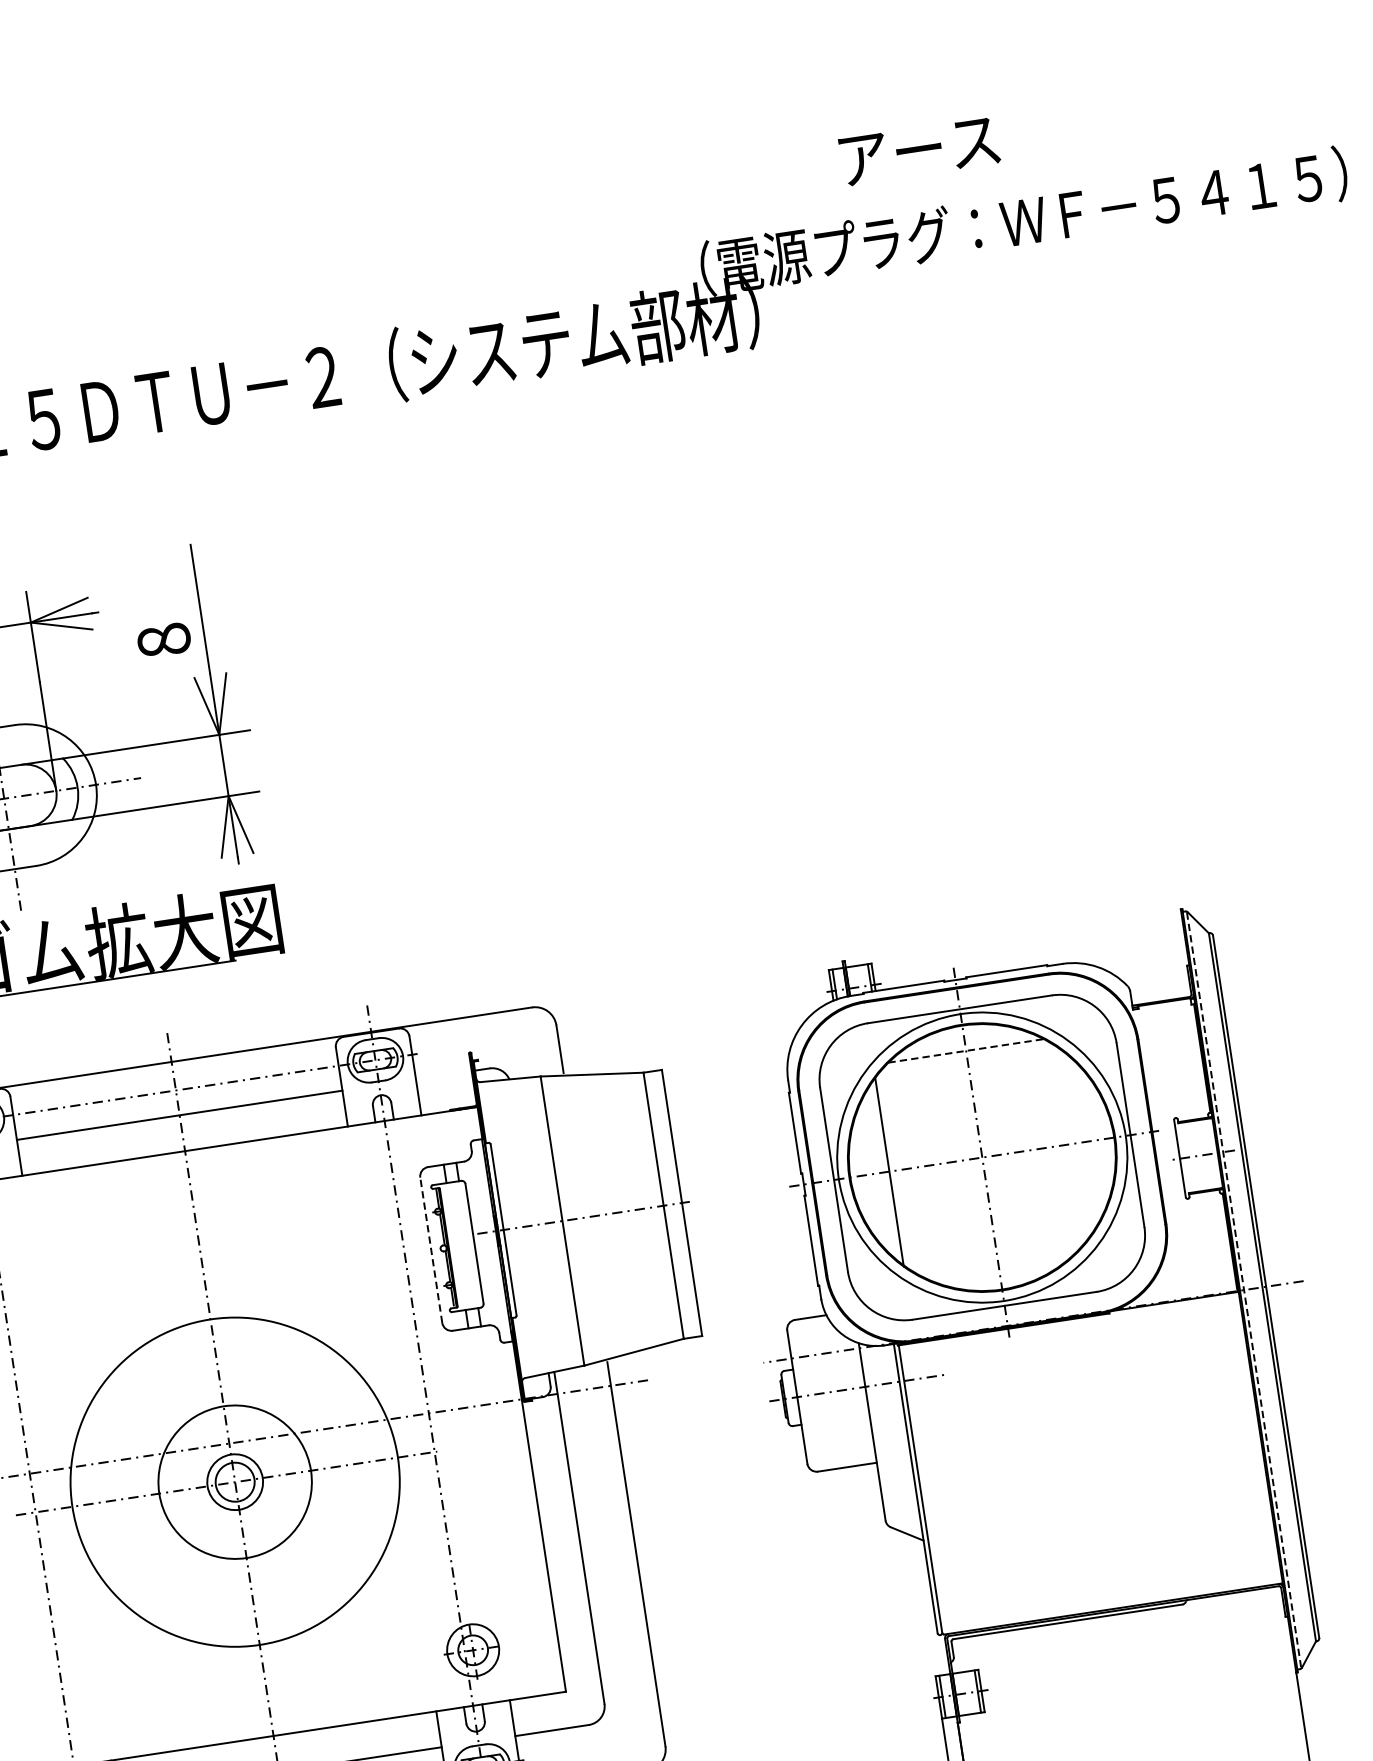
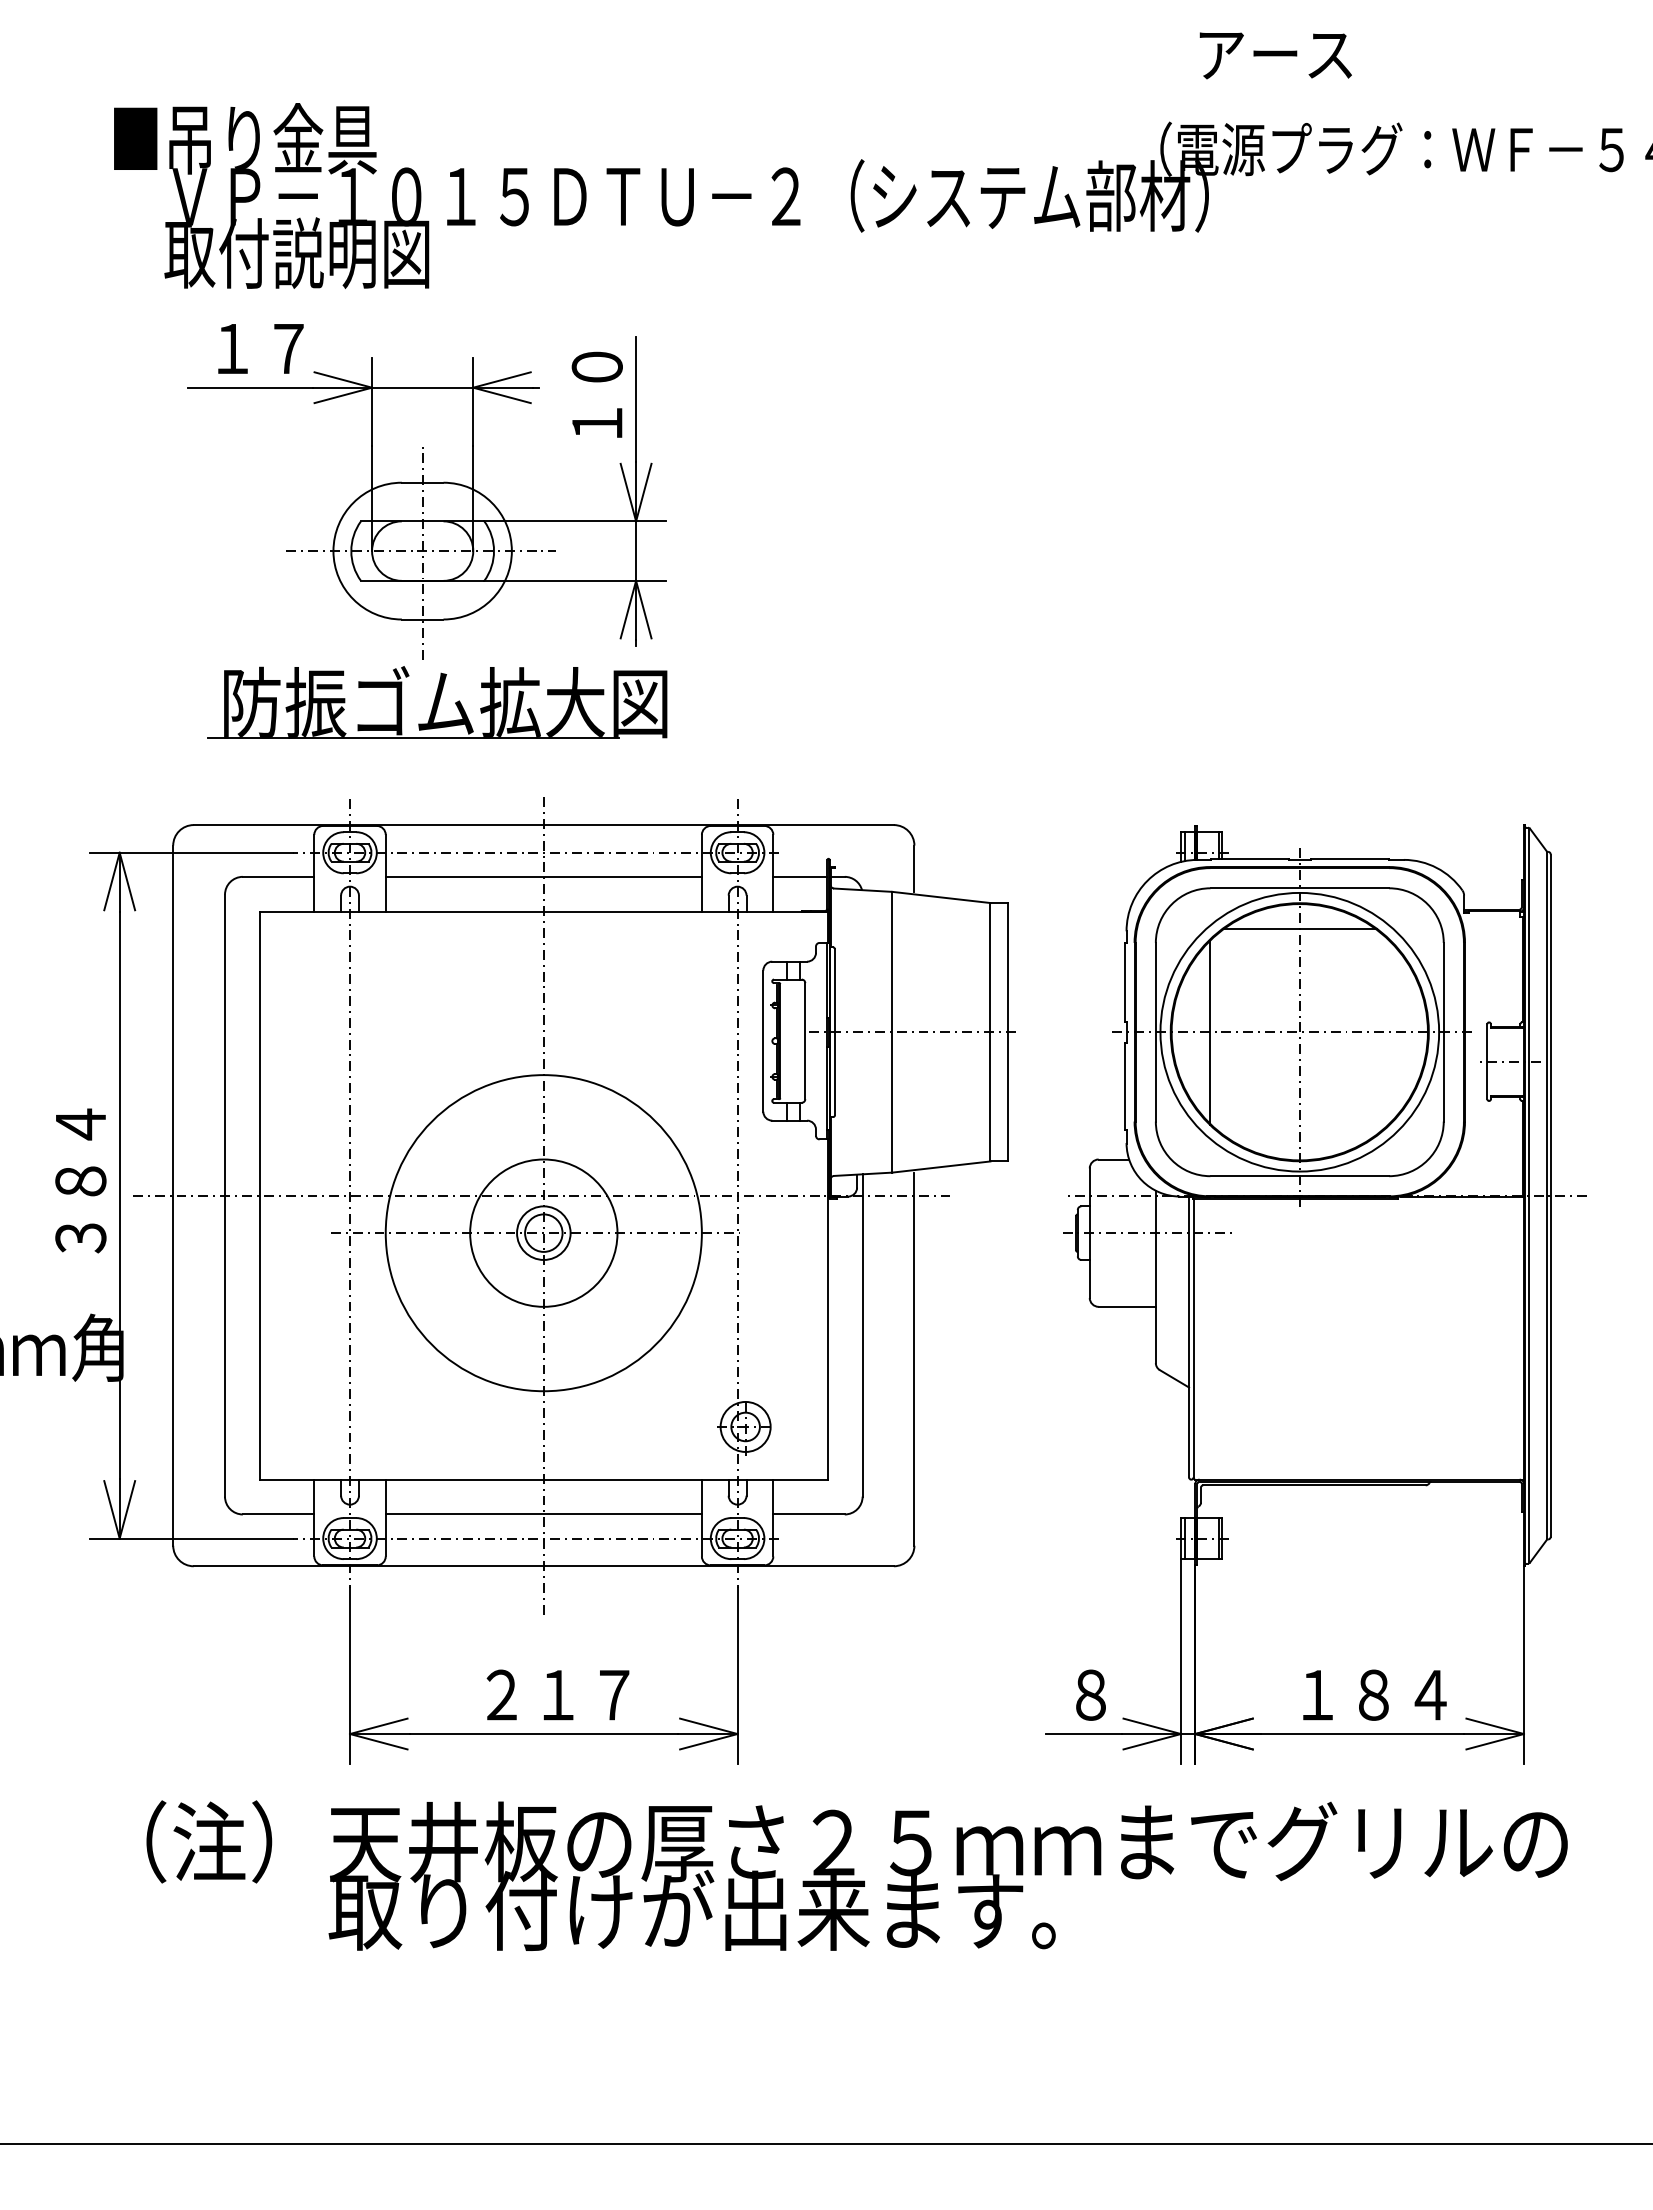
text: (919, 150) -> (1275, 55), moved
text: (158, 610) -> (596, 394), ８ -> １０
line: (967, 1050) -> (1301, 928), dashed -> solid
line: (442, 1075) -> (799, 876), added
line: (431, 1250) -> (763, 1041), dashed -> solid
line: (1244, 1289) -> (1529, 1195), dashed -> solid

